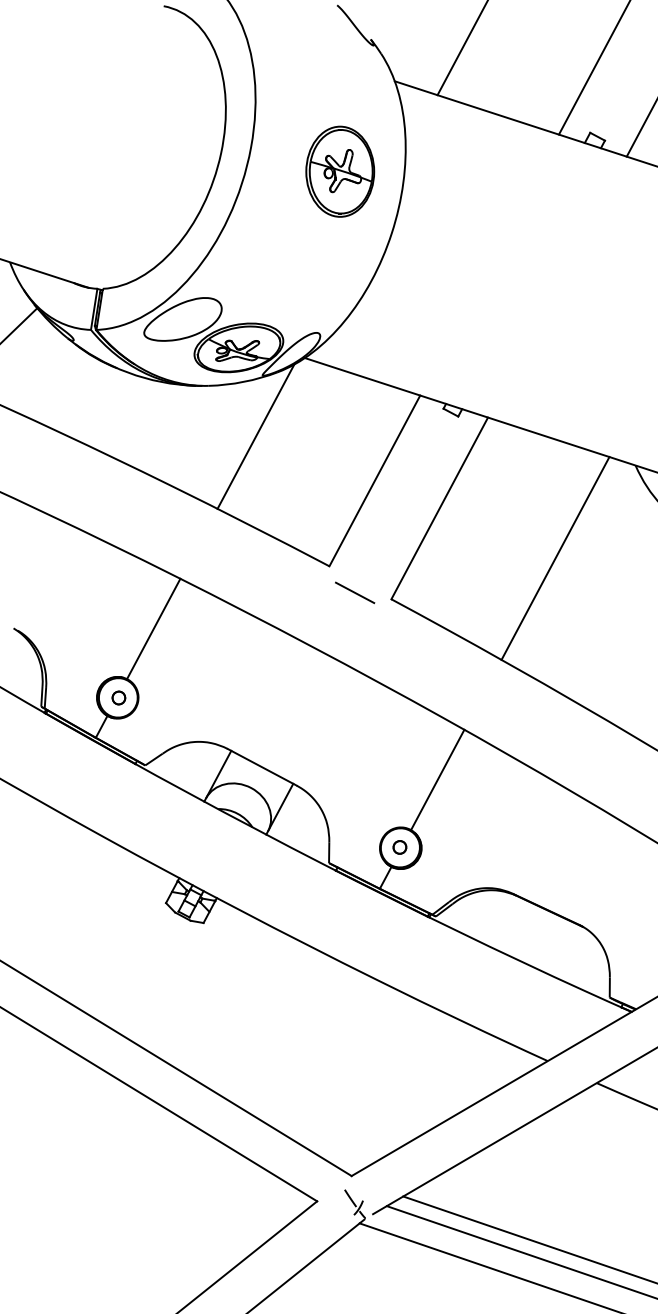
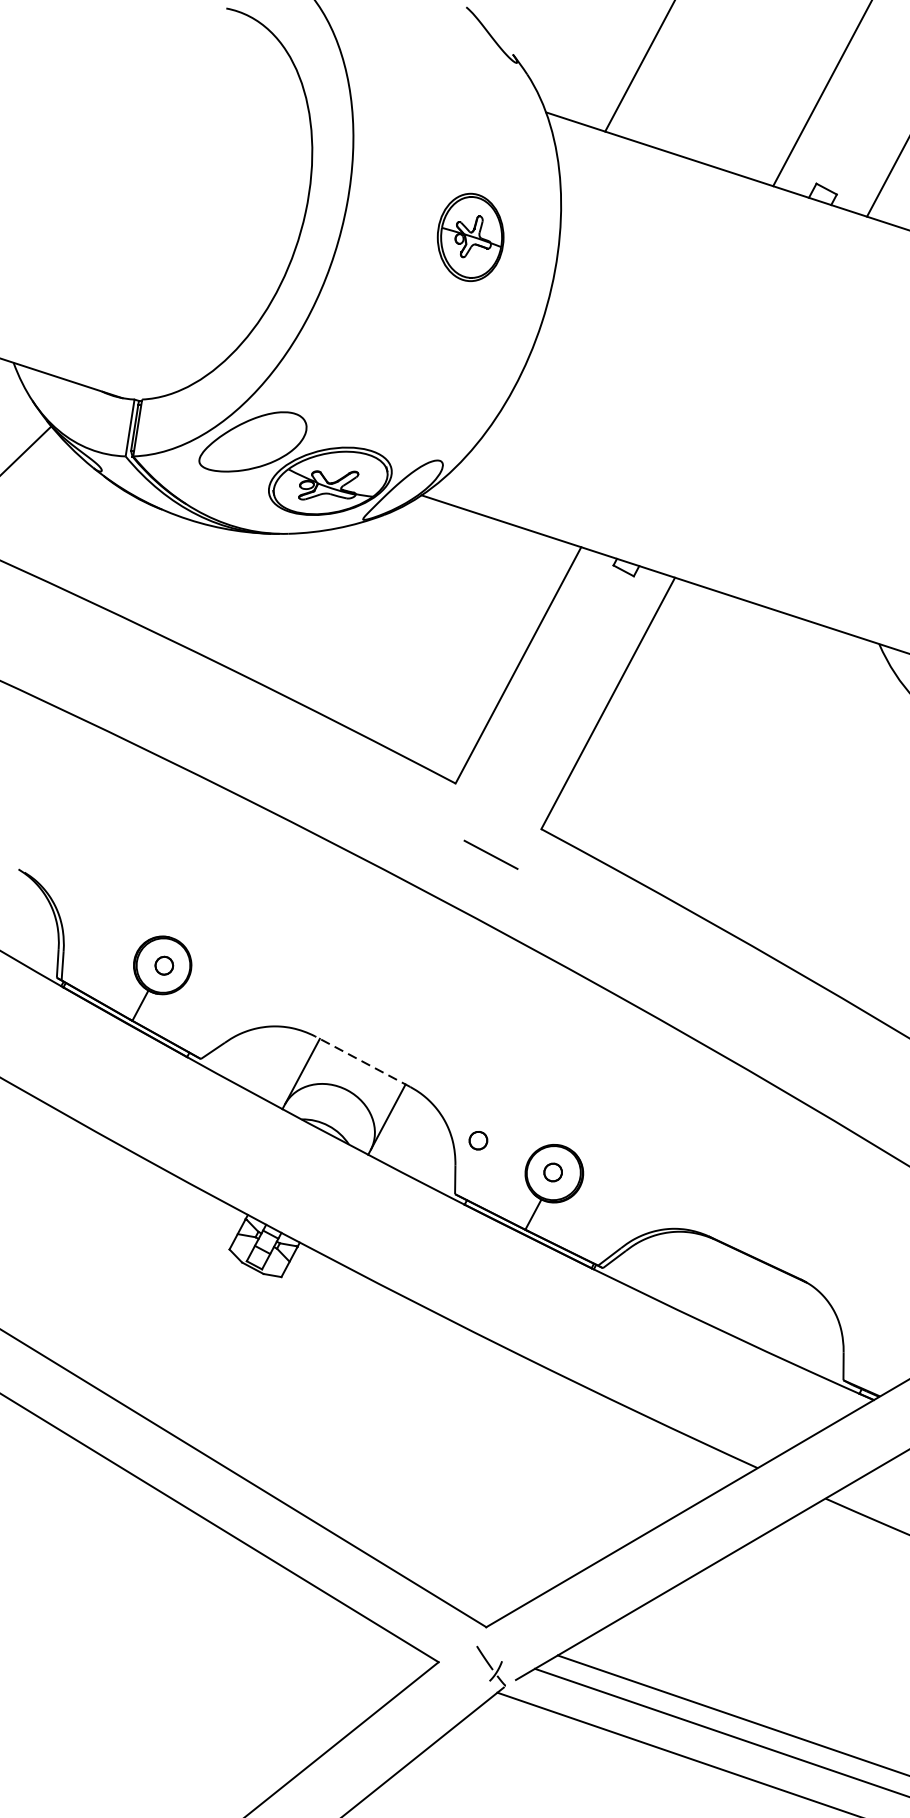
part: (340, 171) -> (470, 237), size x0.7
line: (255, 436) -> (353, 603), removed
line: (555, 558) -> (768, 772), removed
line: (355, 592) -> (491, 854), moved
line: (153, 628) -> (212, 869), removed
line: (261, 767) -> (361, 1061), solid -> dashed
line: (437, 779) -> (605, 1078), removed
part: (345, 824) -> (477, 1140), added

